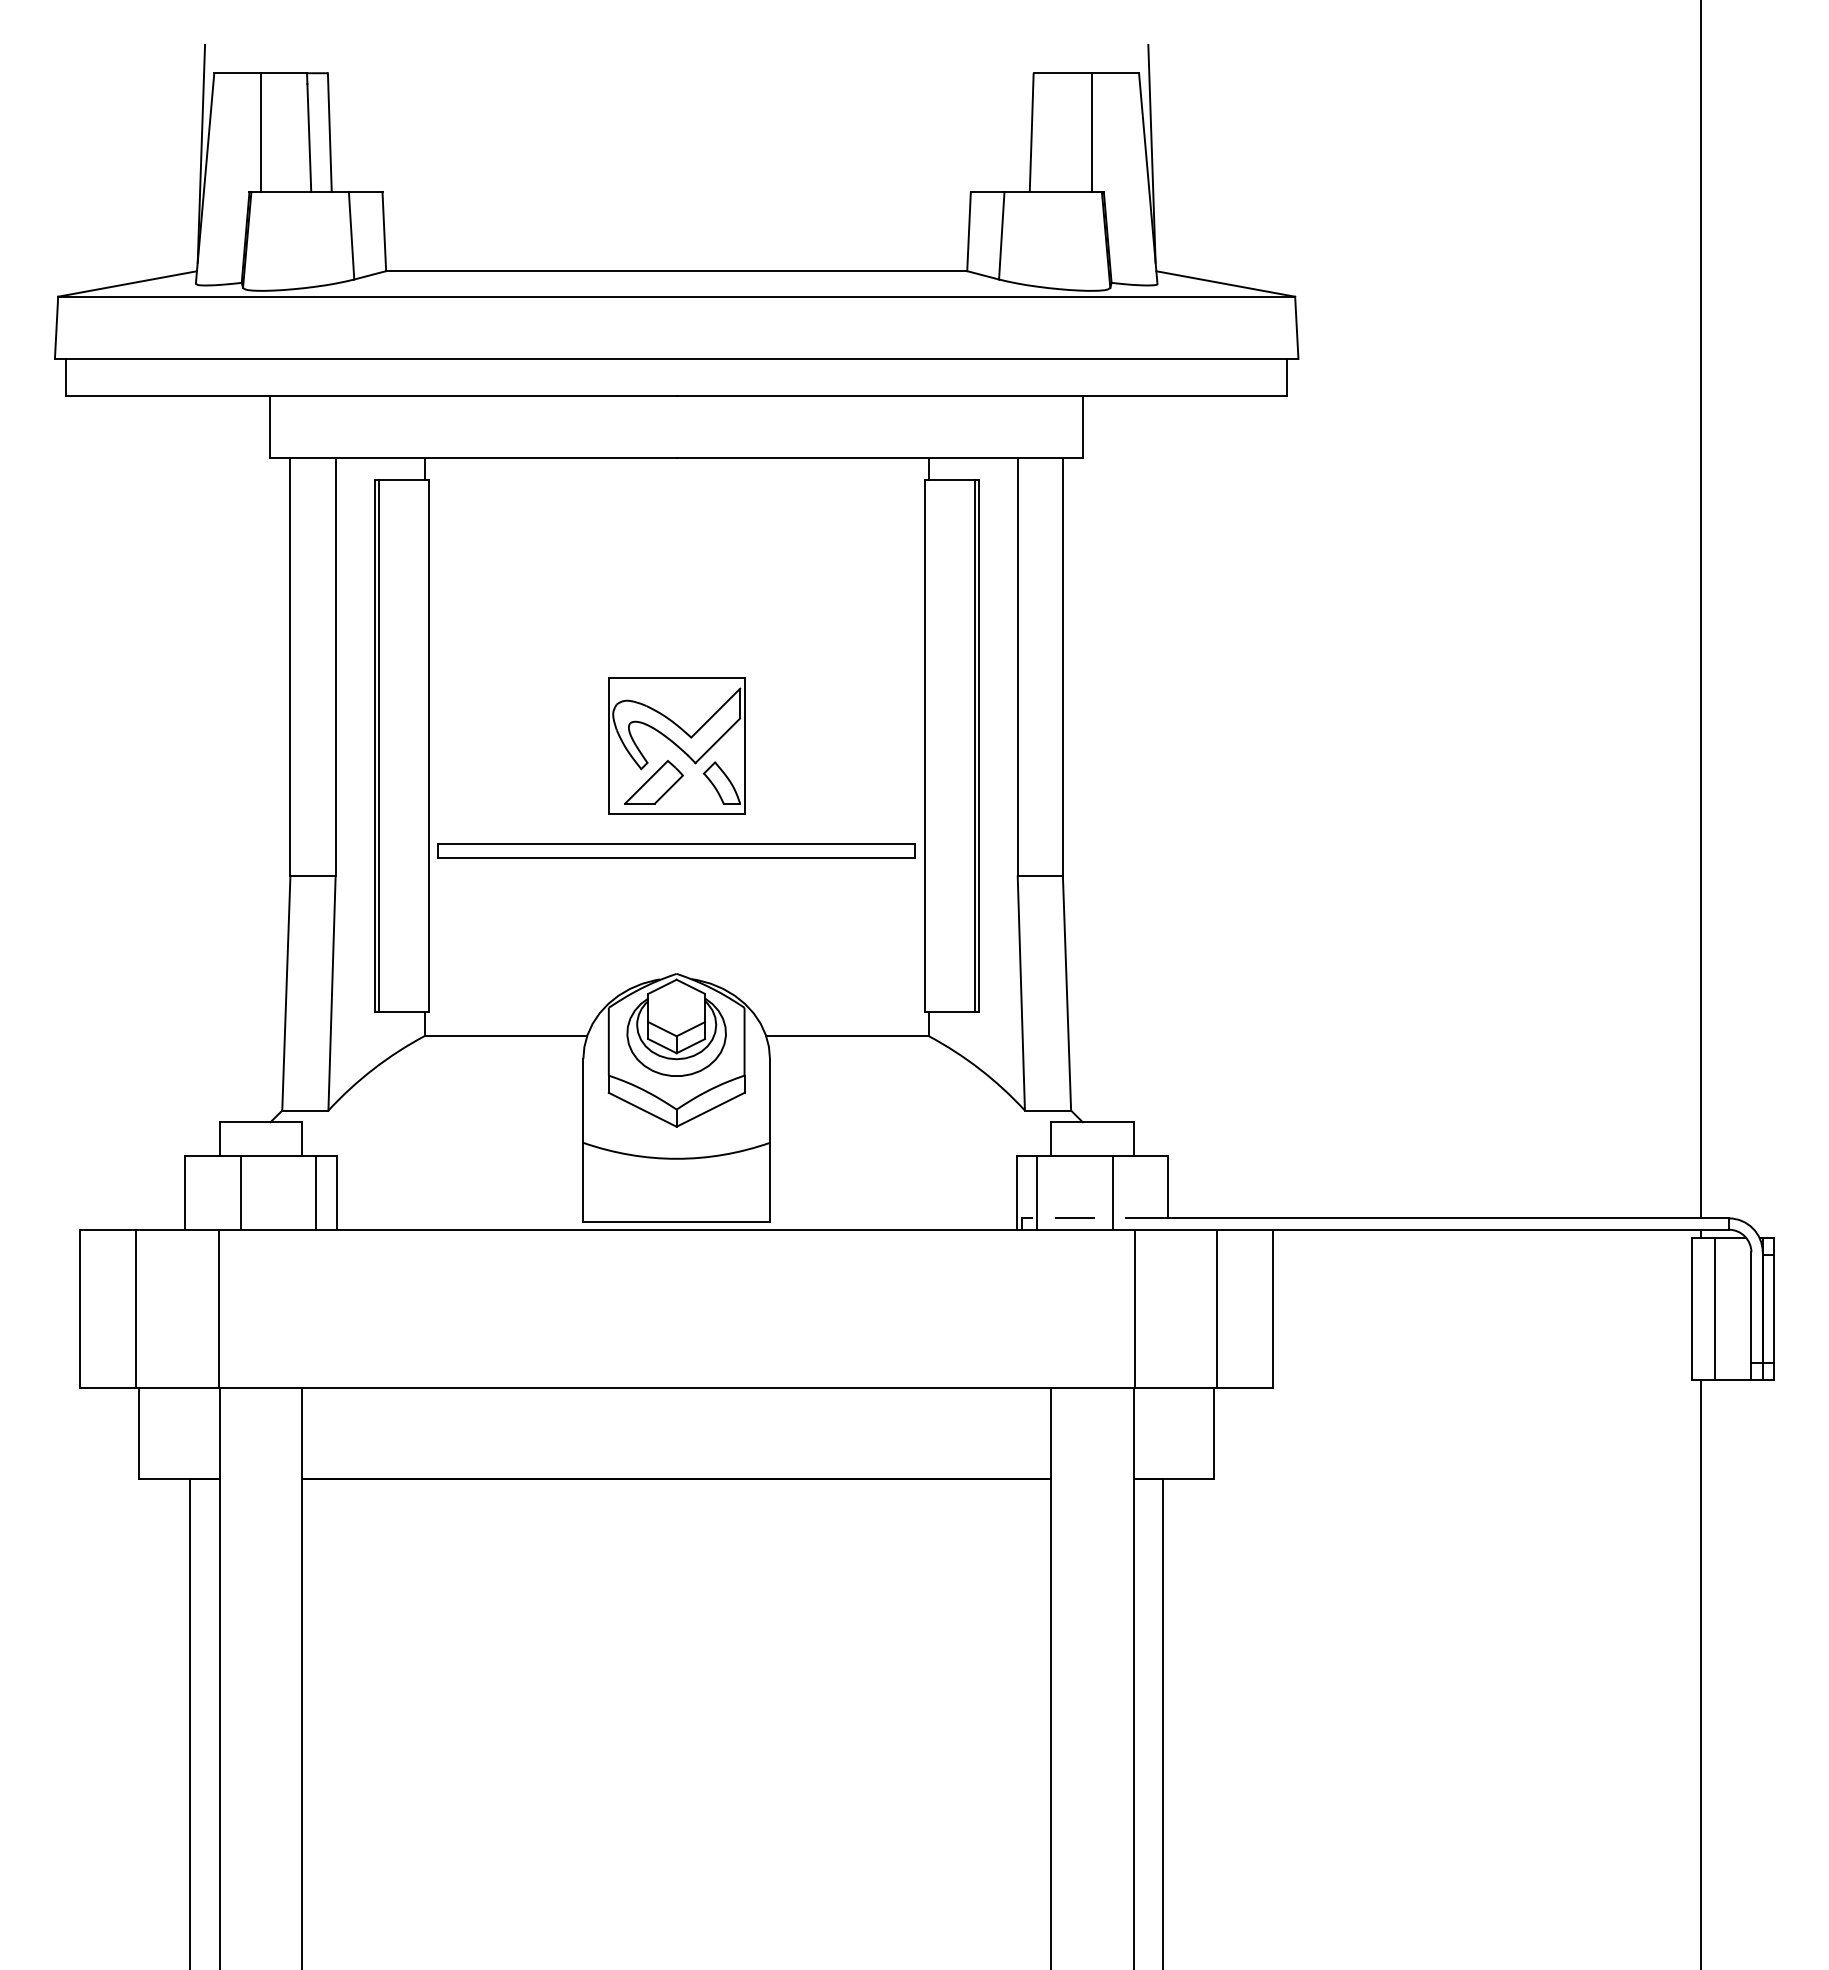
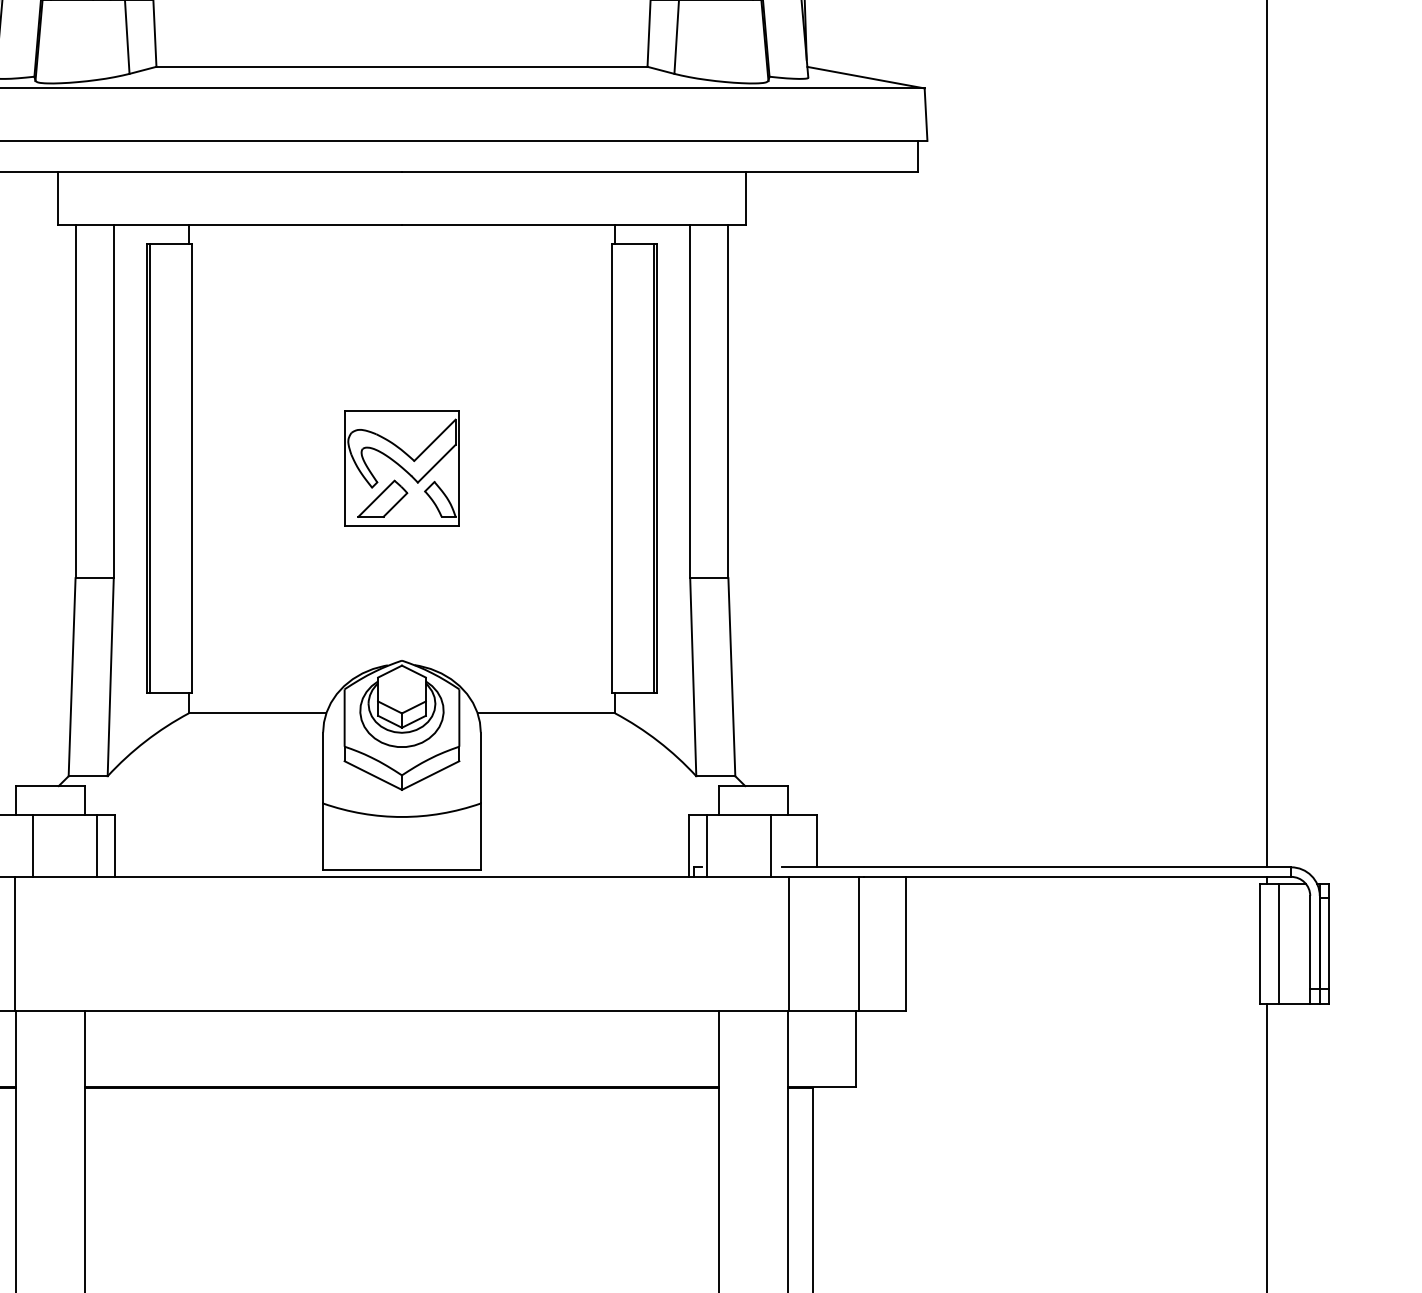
part: (676, 850) -> (401, 556), removed
line: (1074, 1218) -> (738, 867), removed

